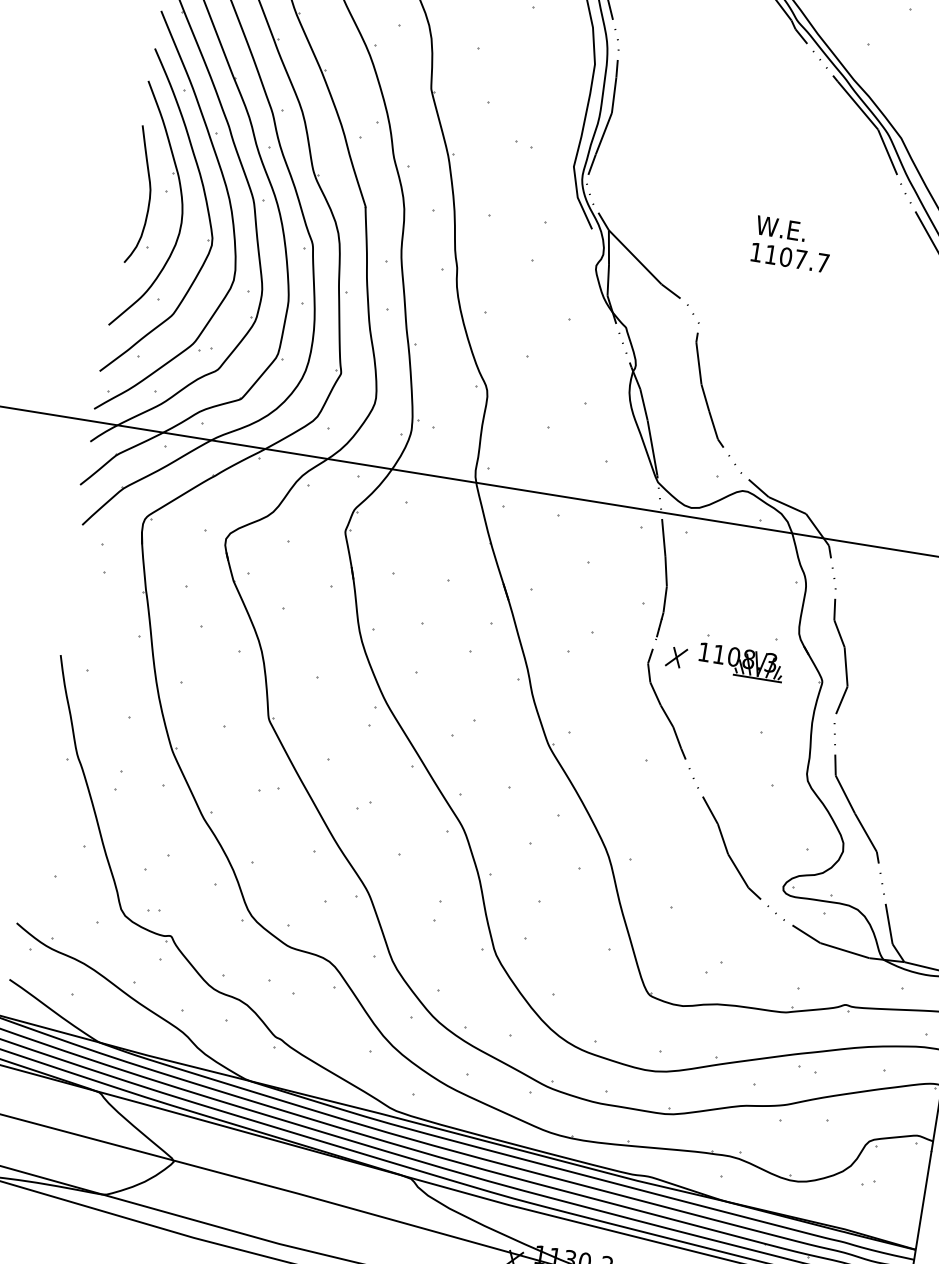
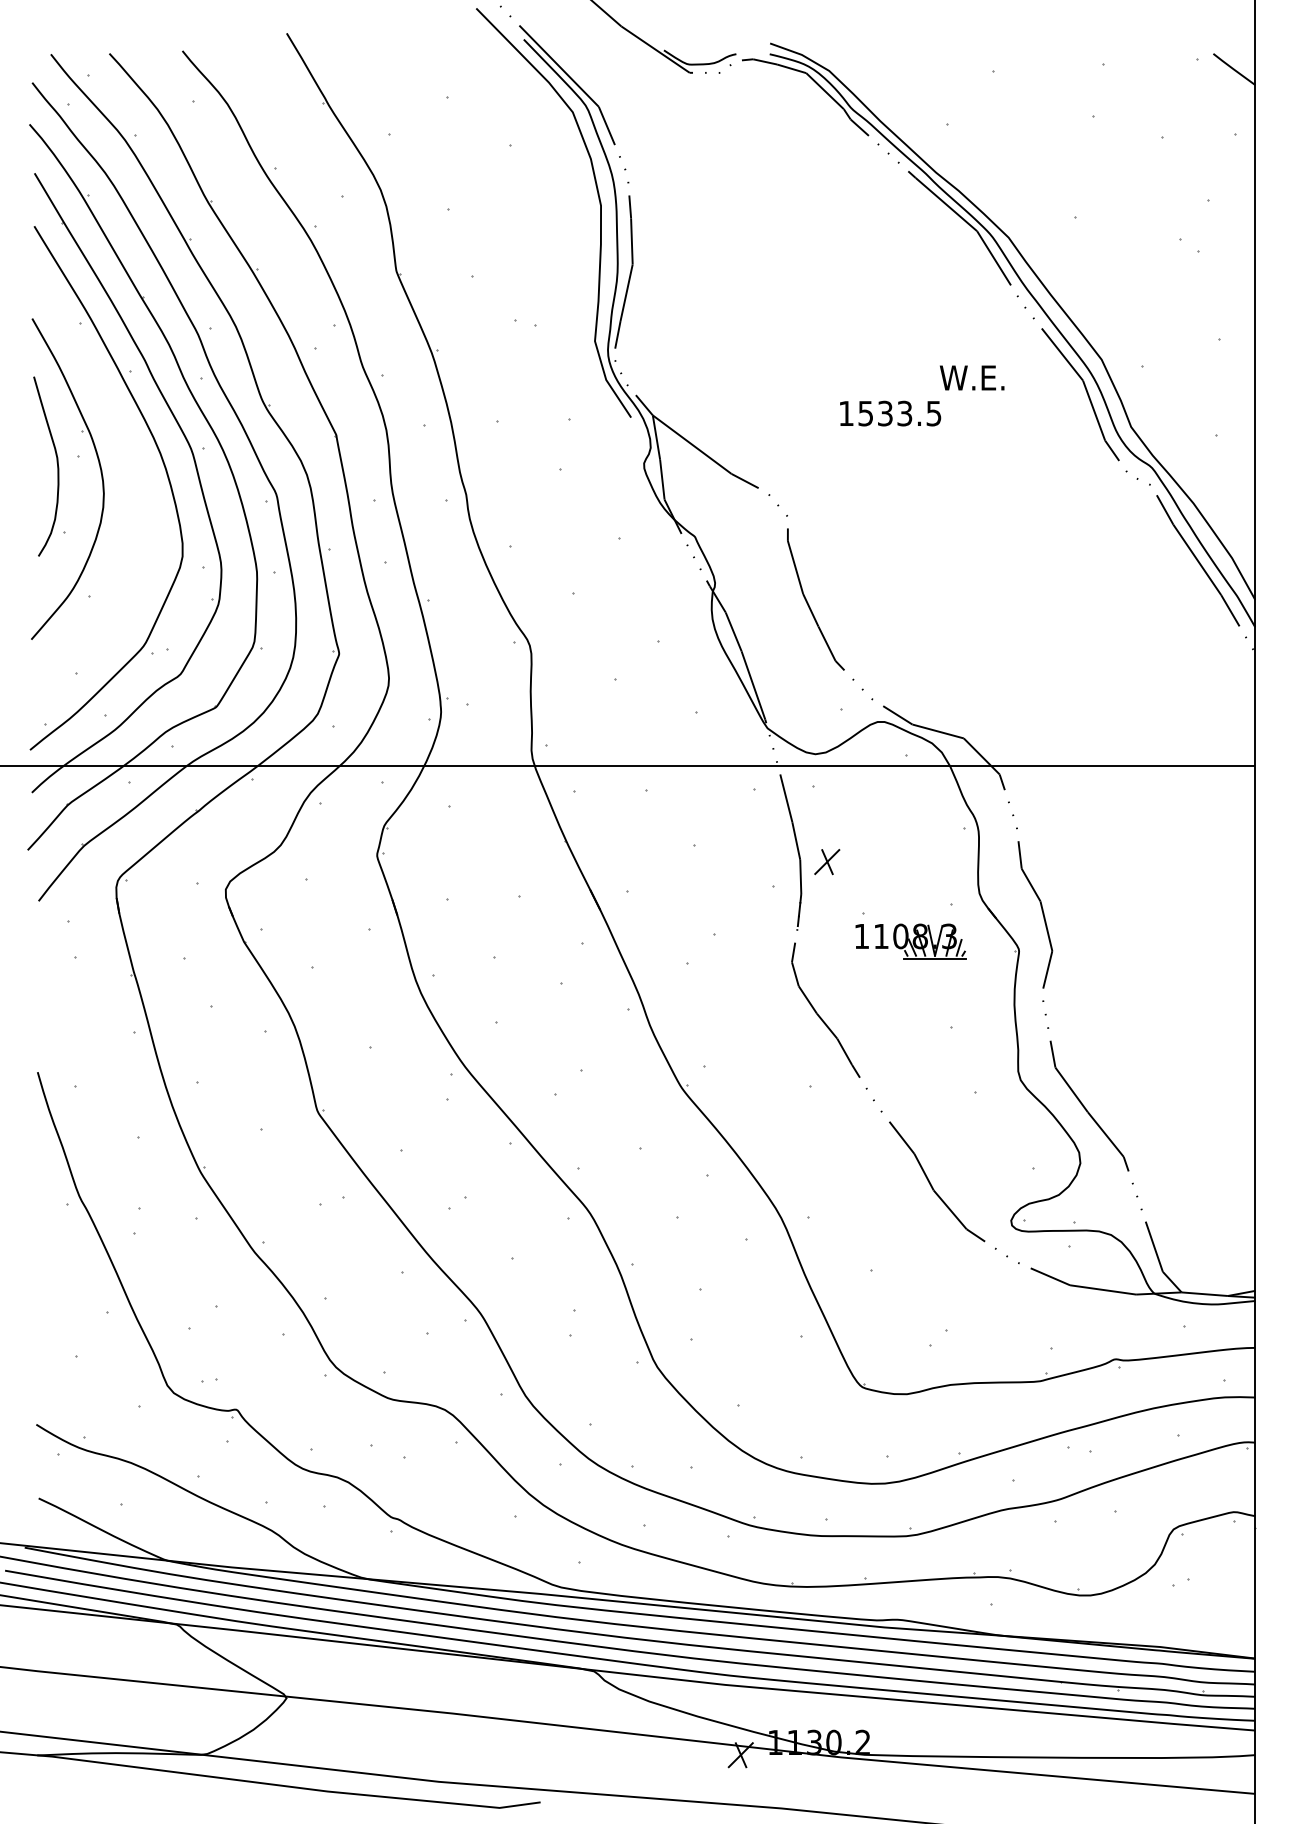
part: (207, 211) -> (134, 473), removed
text: (781, 228) -> (972, 377), moved
text: (796, 258) -> (899, 413), 1107.7 -> 1533.5
part: (676, 657) -> (827, 862), moved

